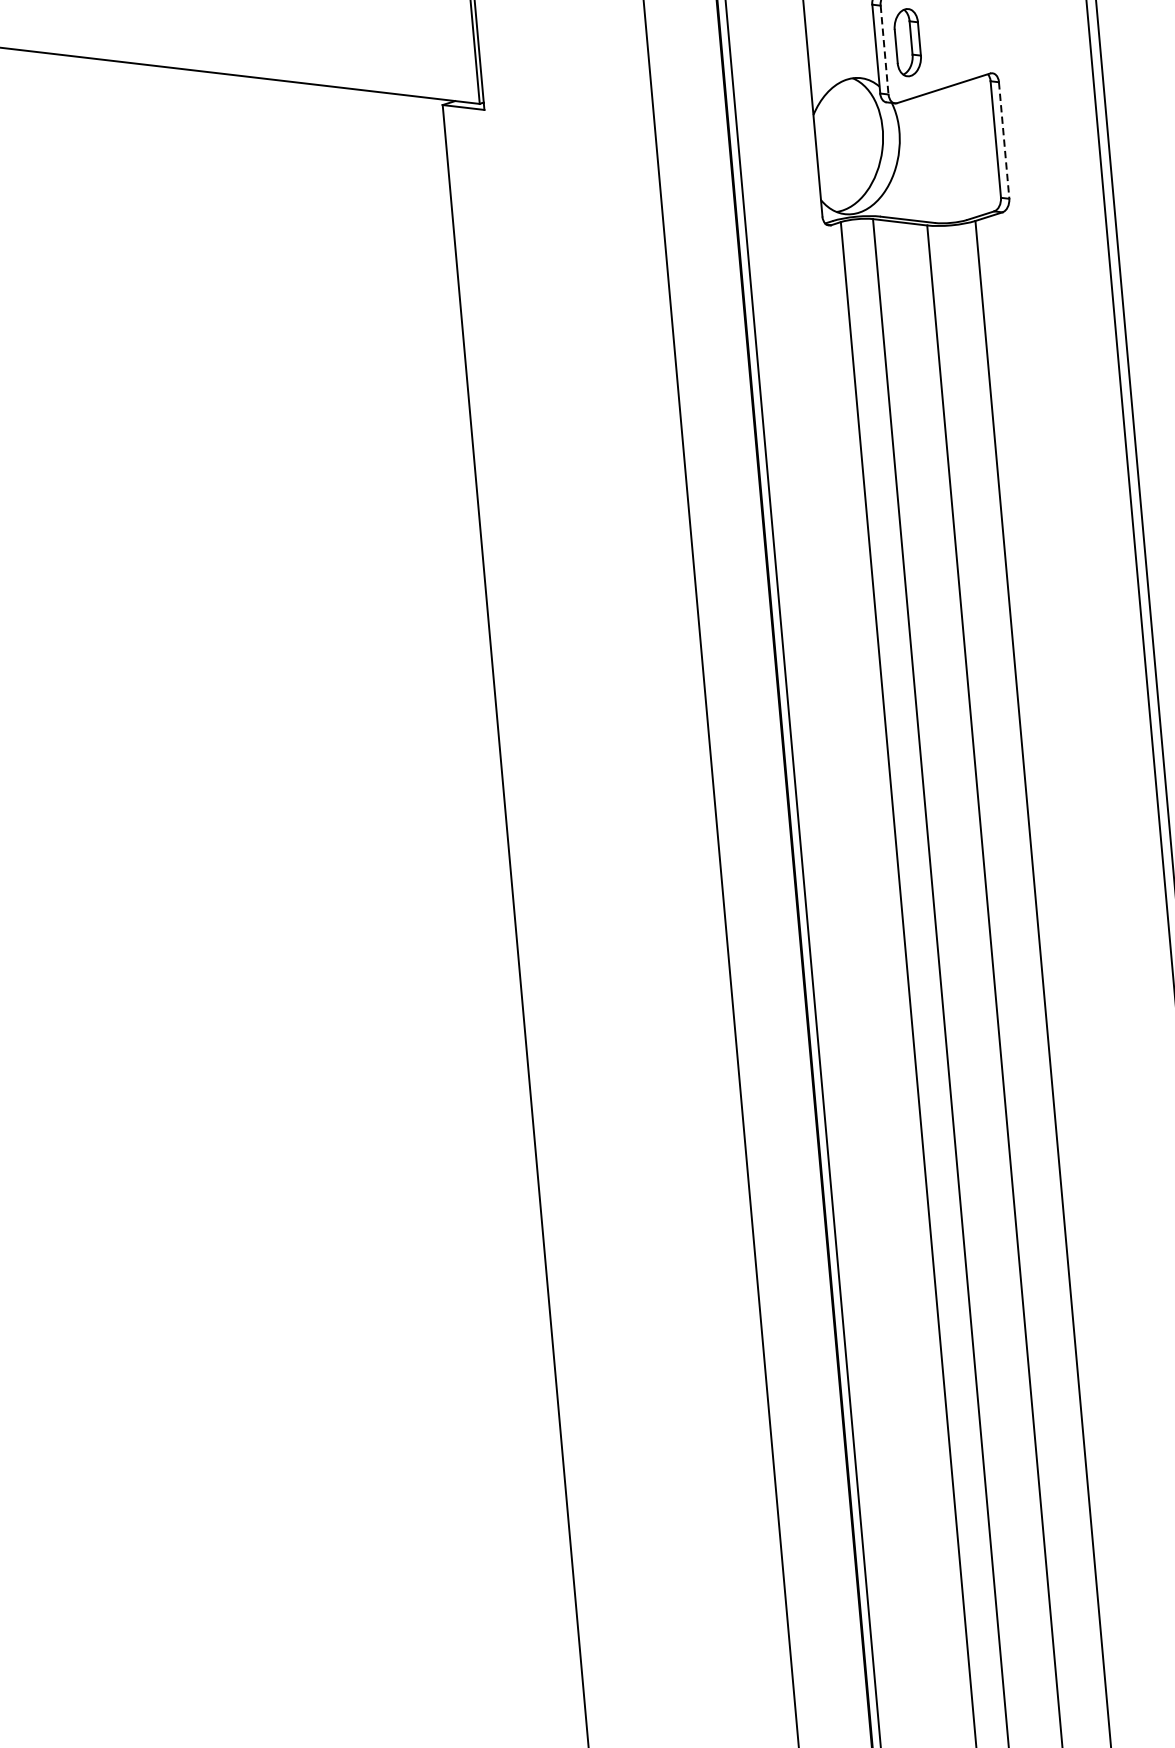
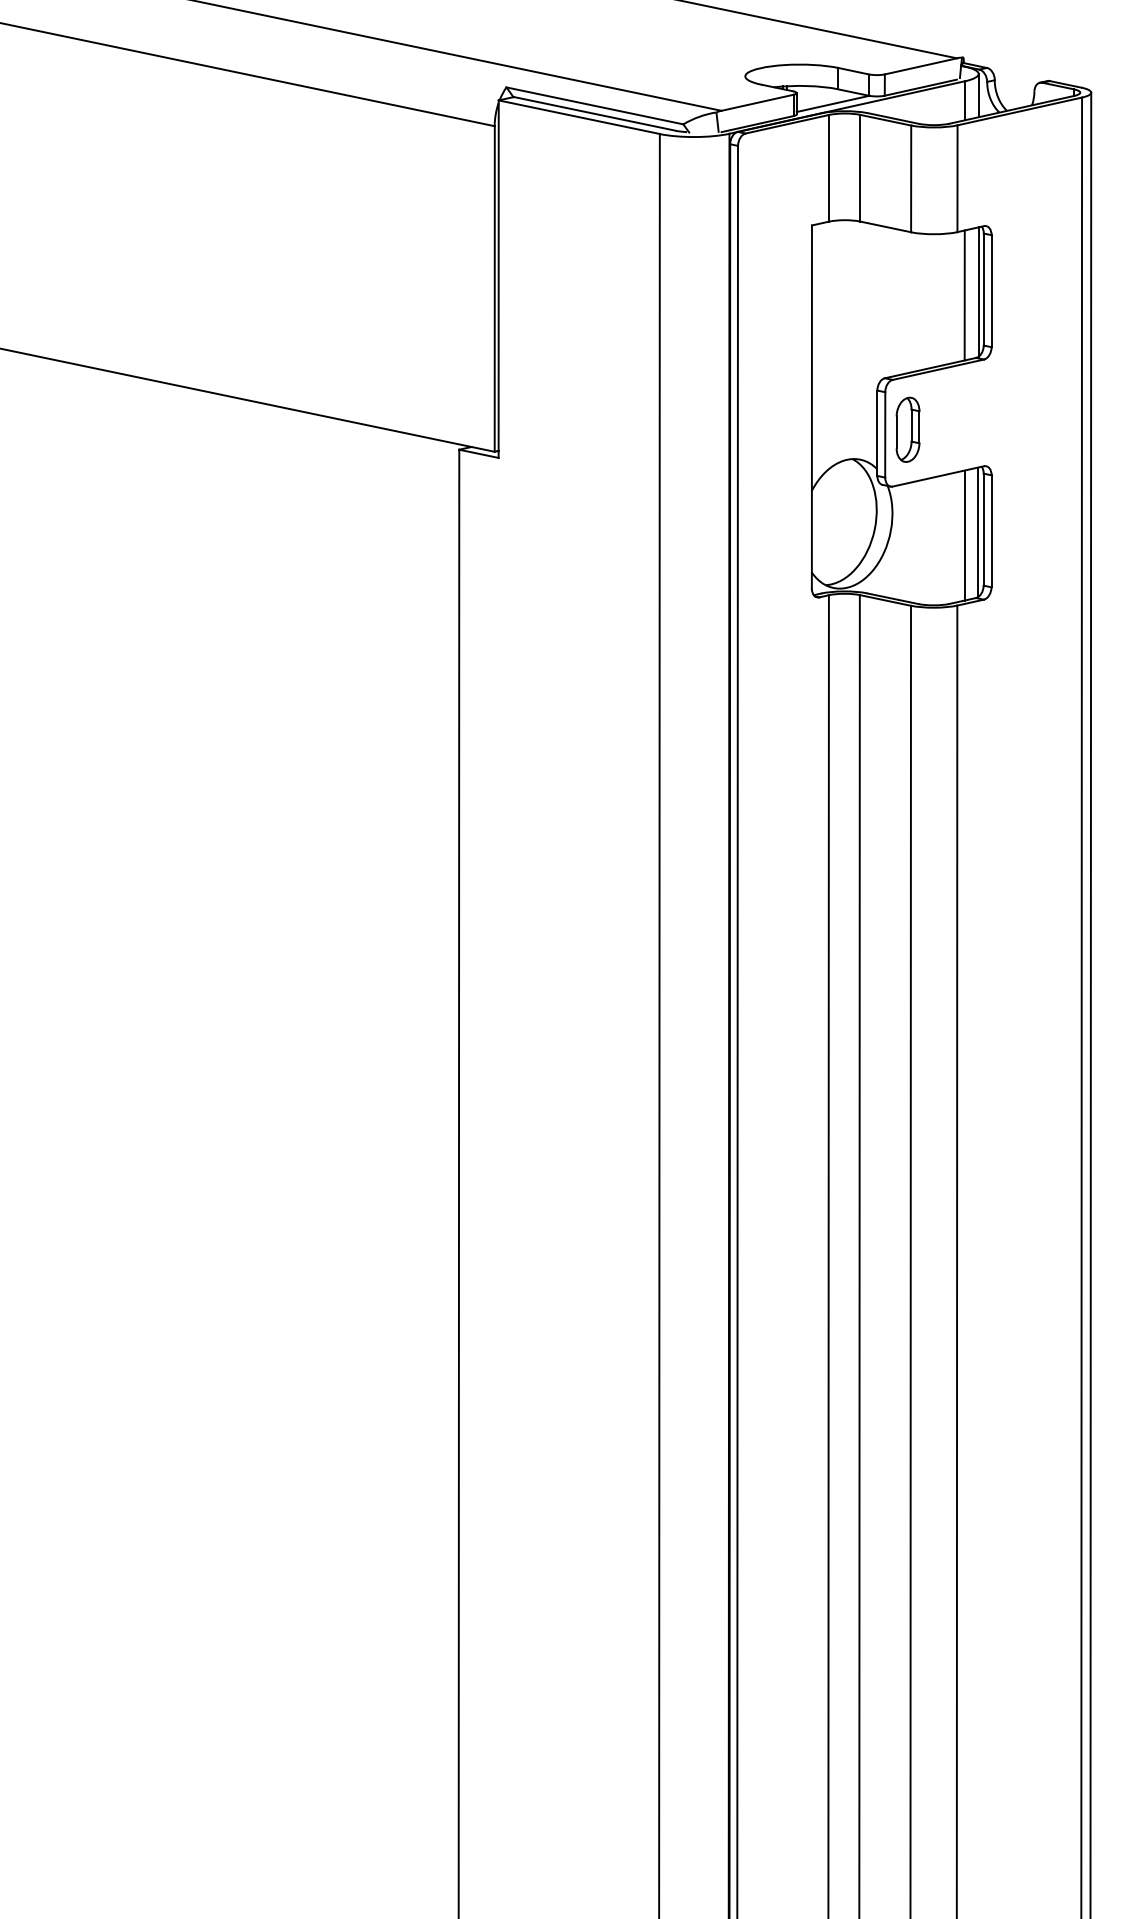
line: (884, 49) -> (885, 434), dashed -> solid
line: (1004, 140) -> (991, 531), dashed -> solid
line: (990, 141) -> (978, 531), added
line: (976, 147) -> (964, 535), added

